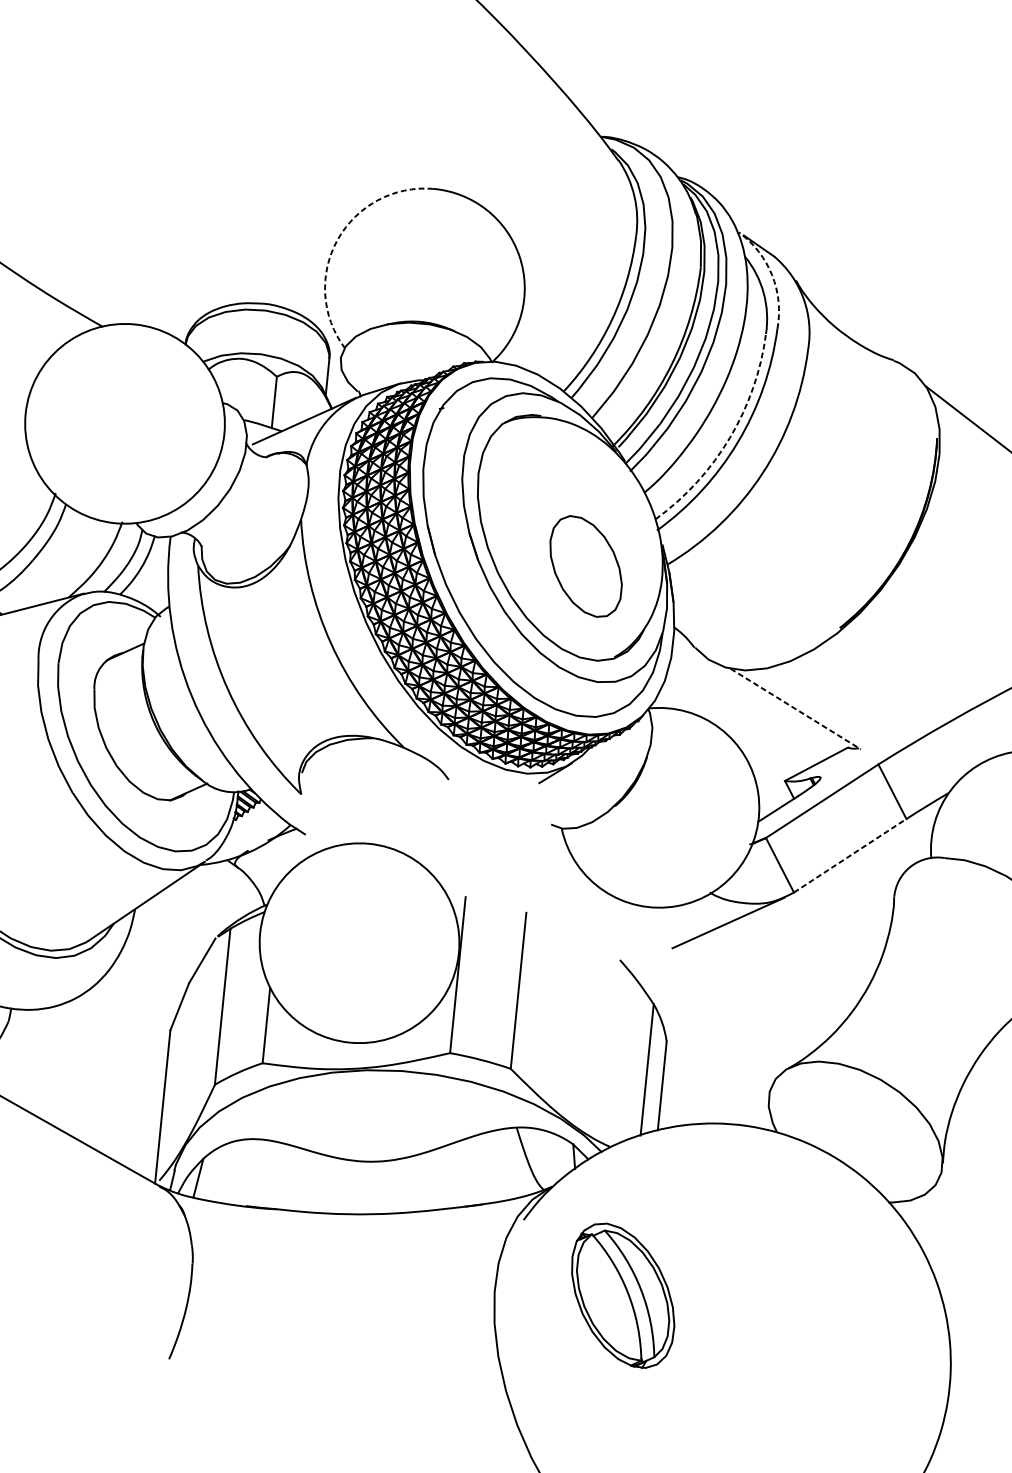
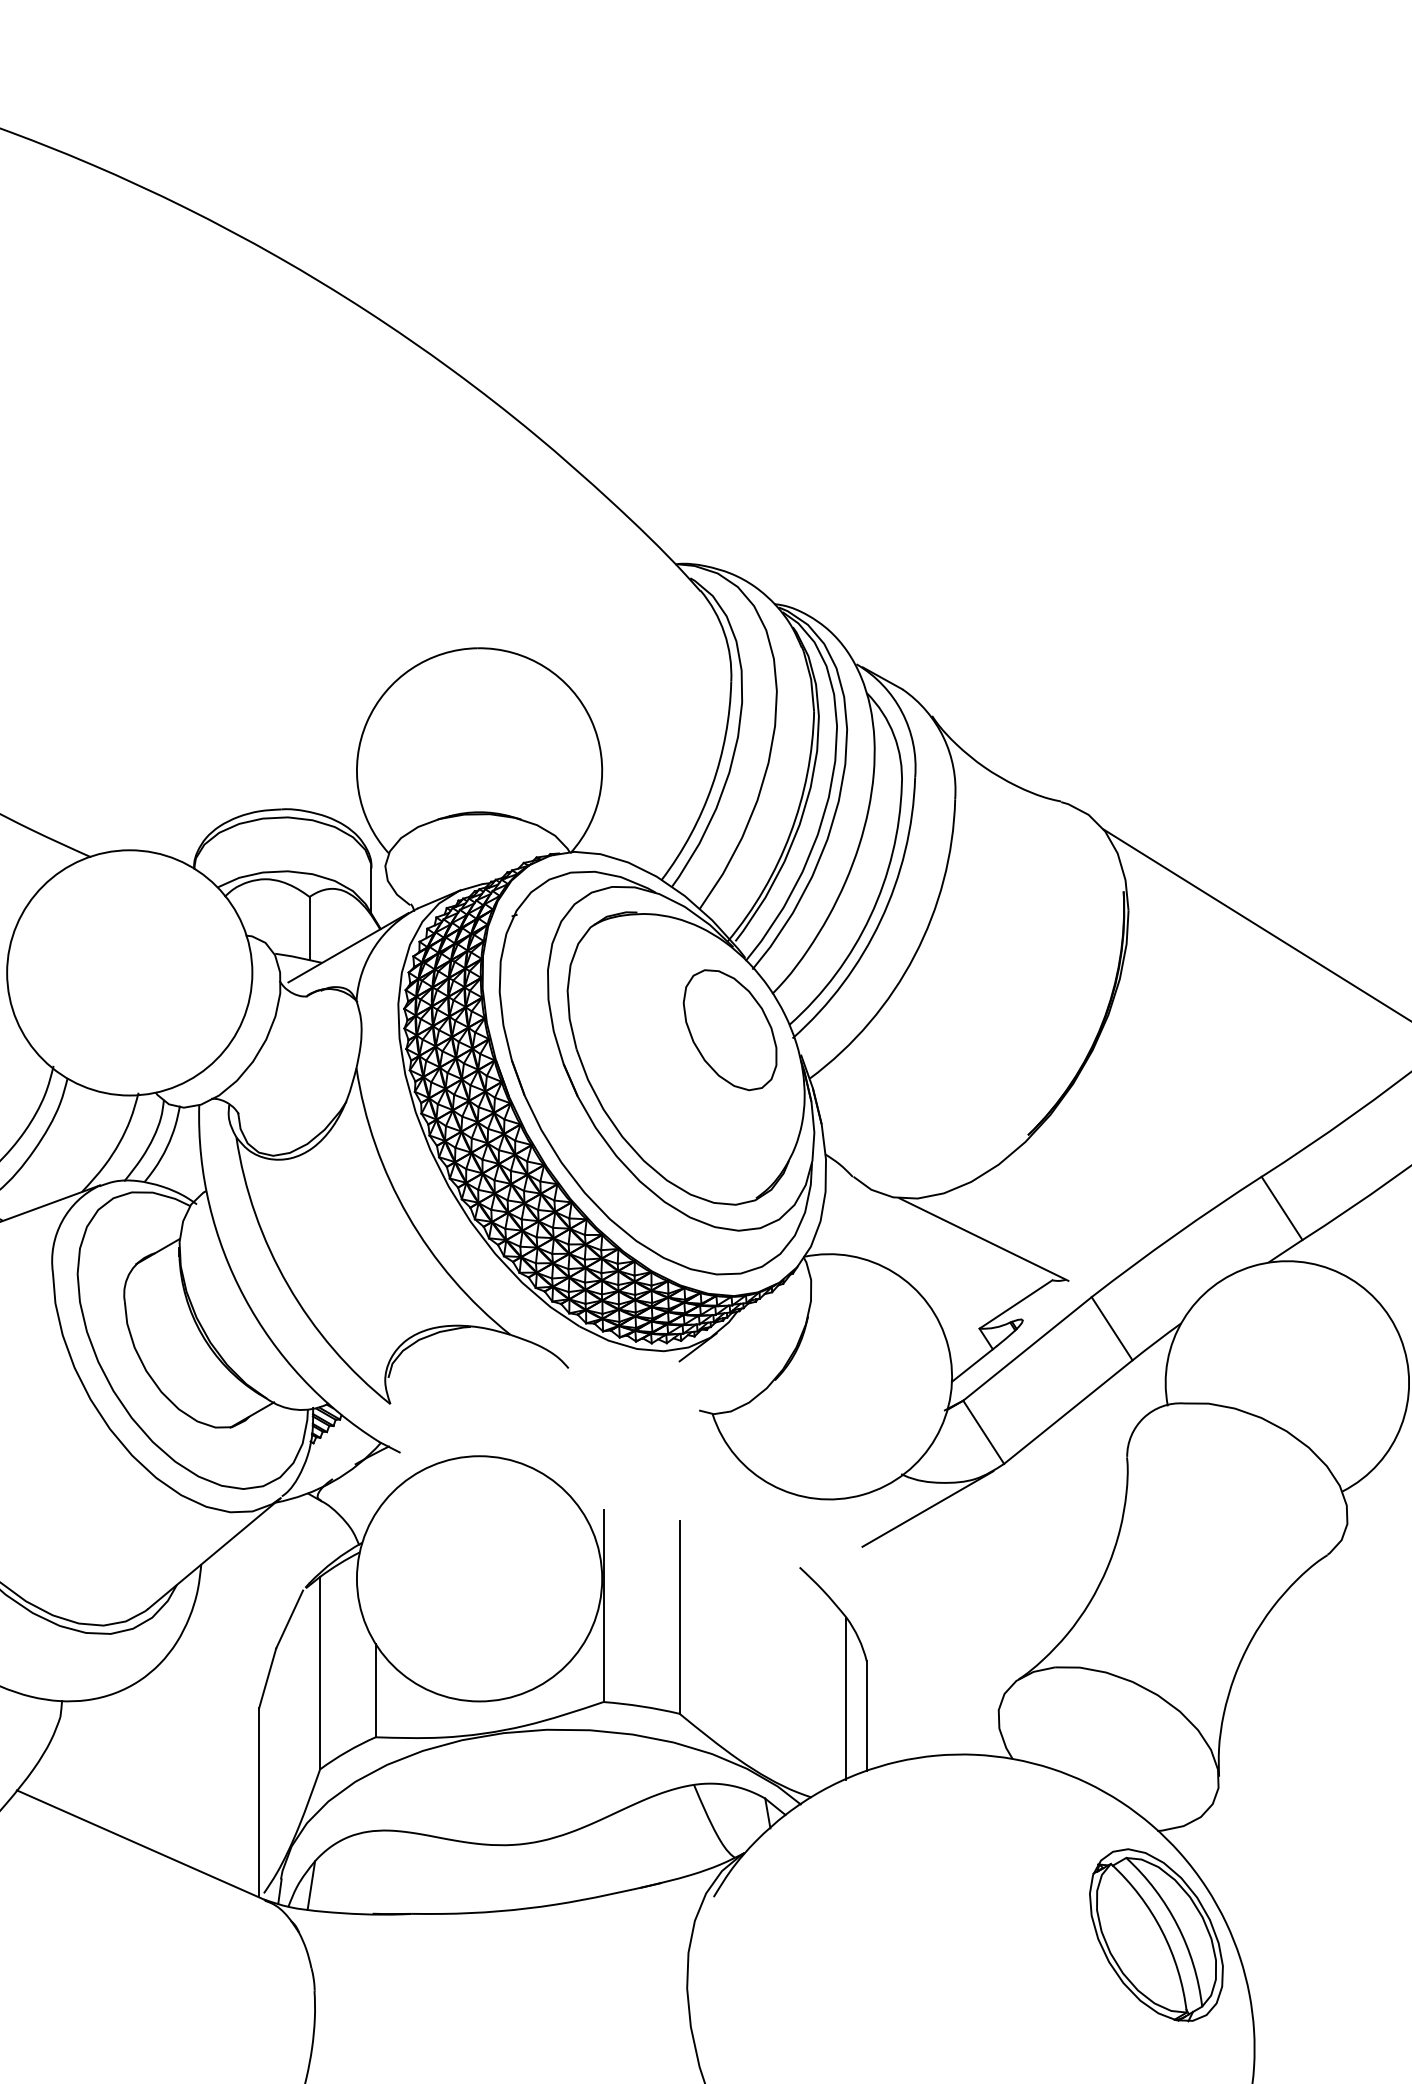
arc: (337, 240) -> (367, 722), dashed -> solid
arc: (772, 275) -> (902, 712), dashed -> solid
arc: (729, 438) -> (870, 916), dashed -> solid
part: (585, 566) -> (729, 1030), moved
line: (796, 709) -> (984, 1239), dashed -> solid
line: (850, 855) -> (1068, 1411), dashed -> solid
part: (623, 1295) -> (1156, 1935), moved

